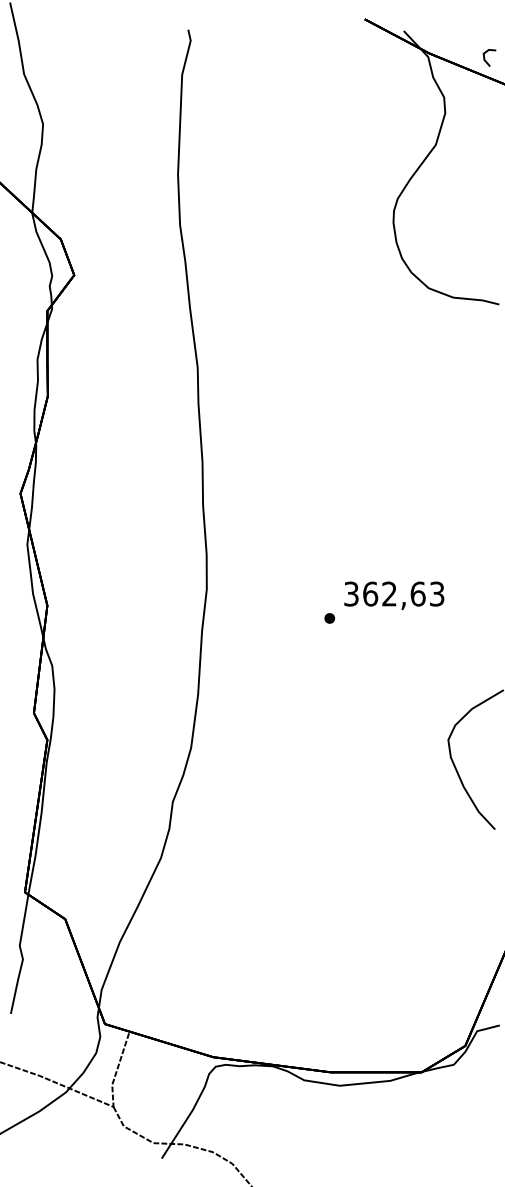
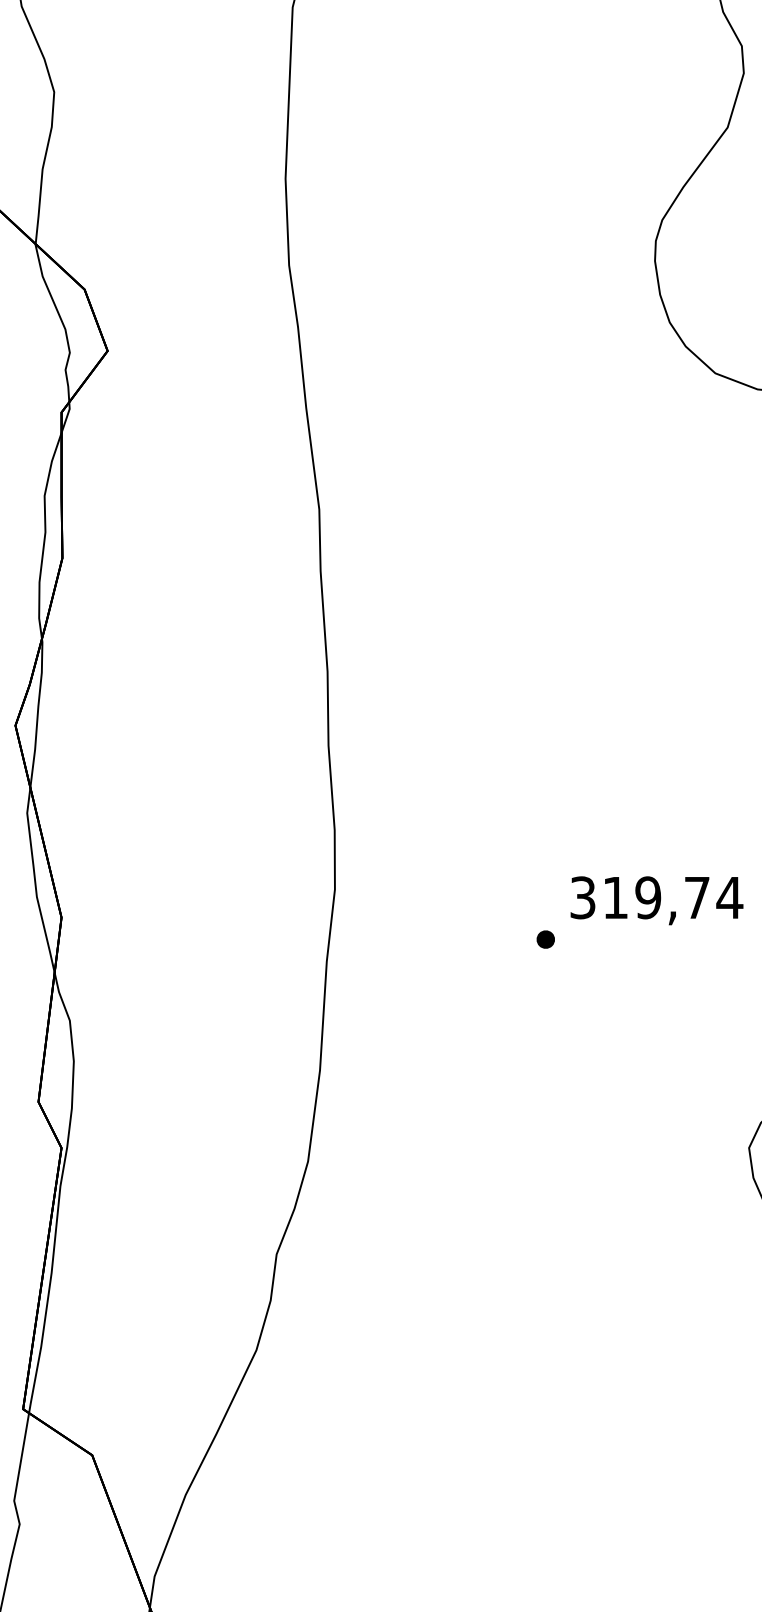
text: (403, 593) -> (672, 896), 362,63 -> 319,74

